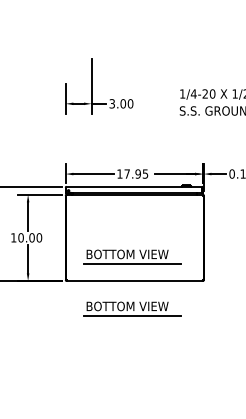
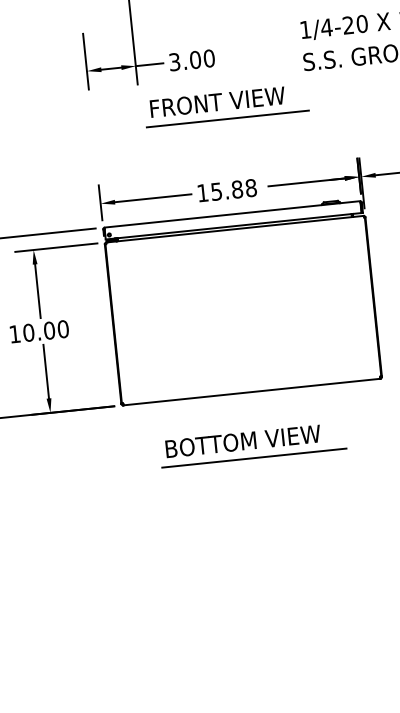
part: (136, 129) -> (225, 105), added
text: (136, 173) -> (234, 188), 17.95 -> 15.88
part: (132, 256) -> (242, 346), removed

